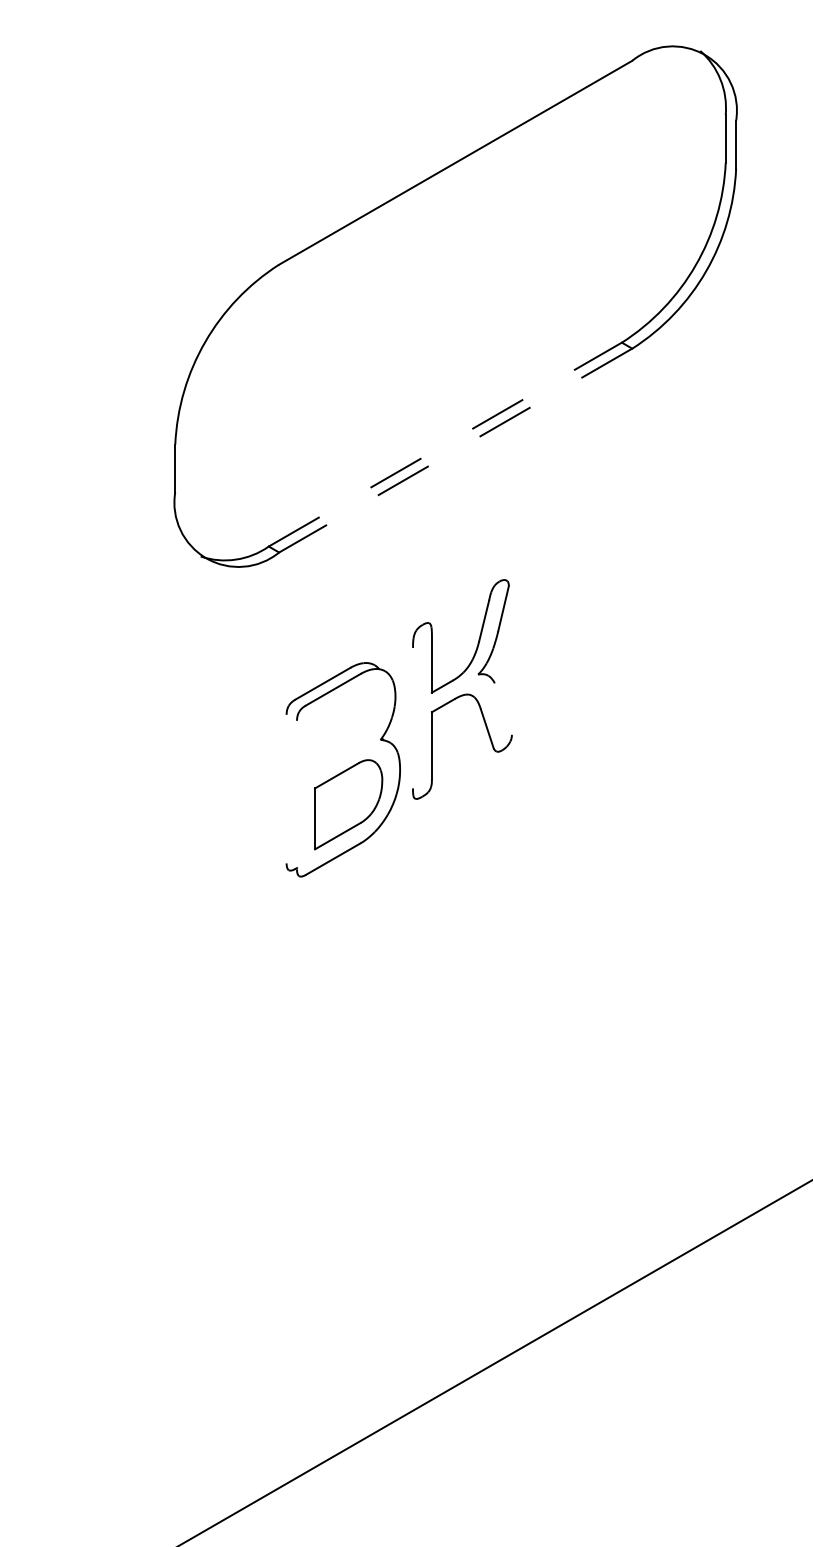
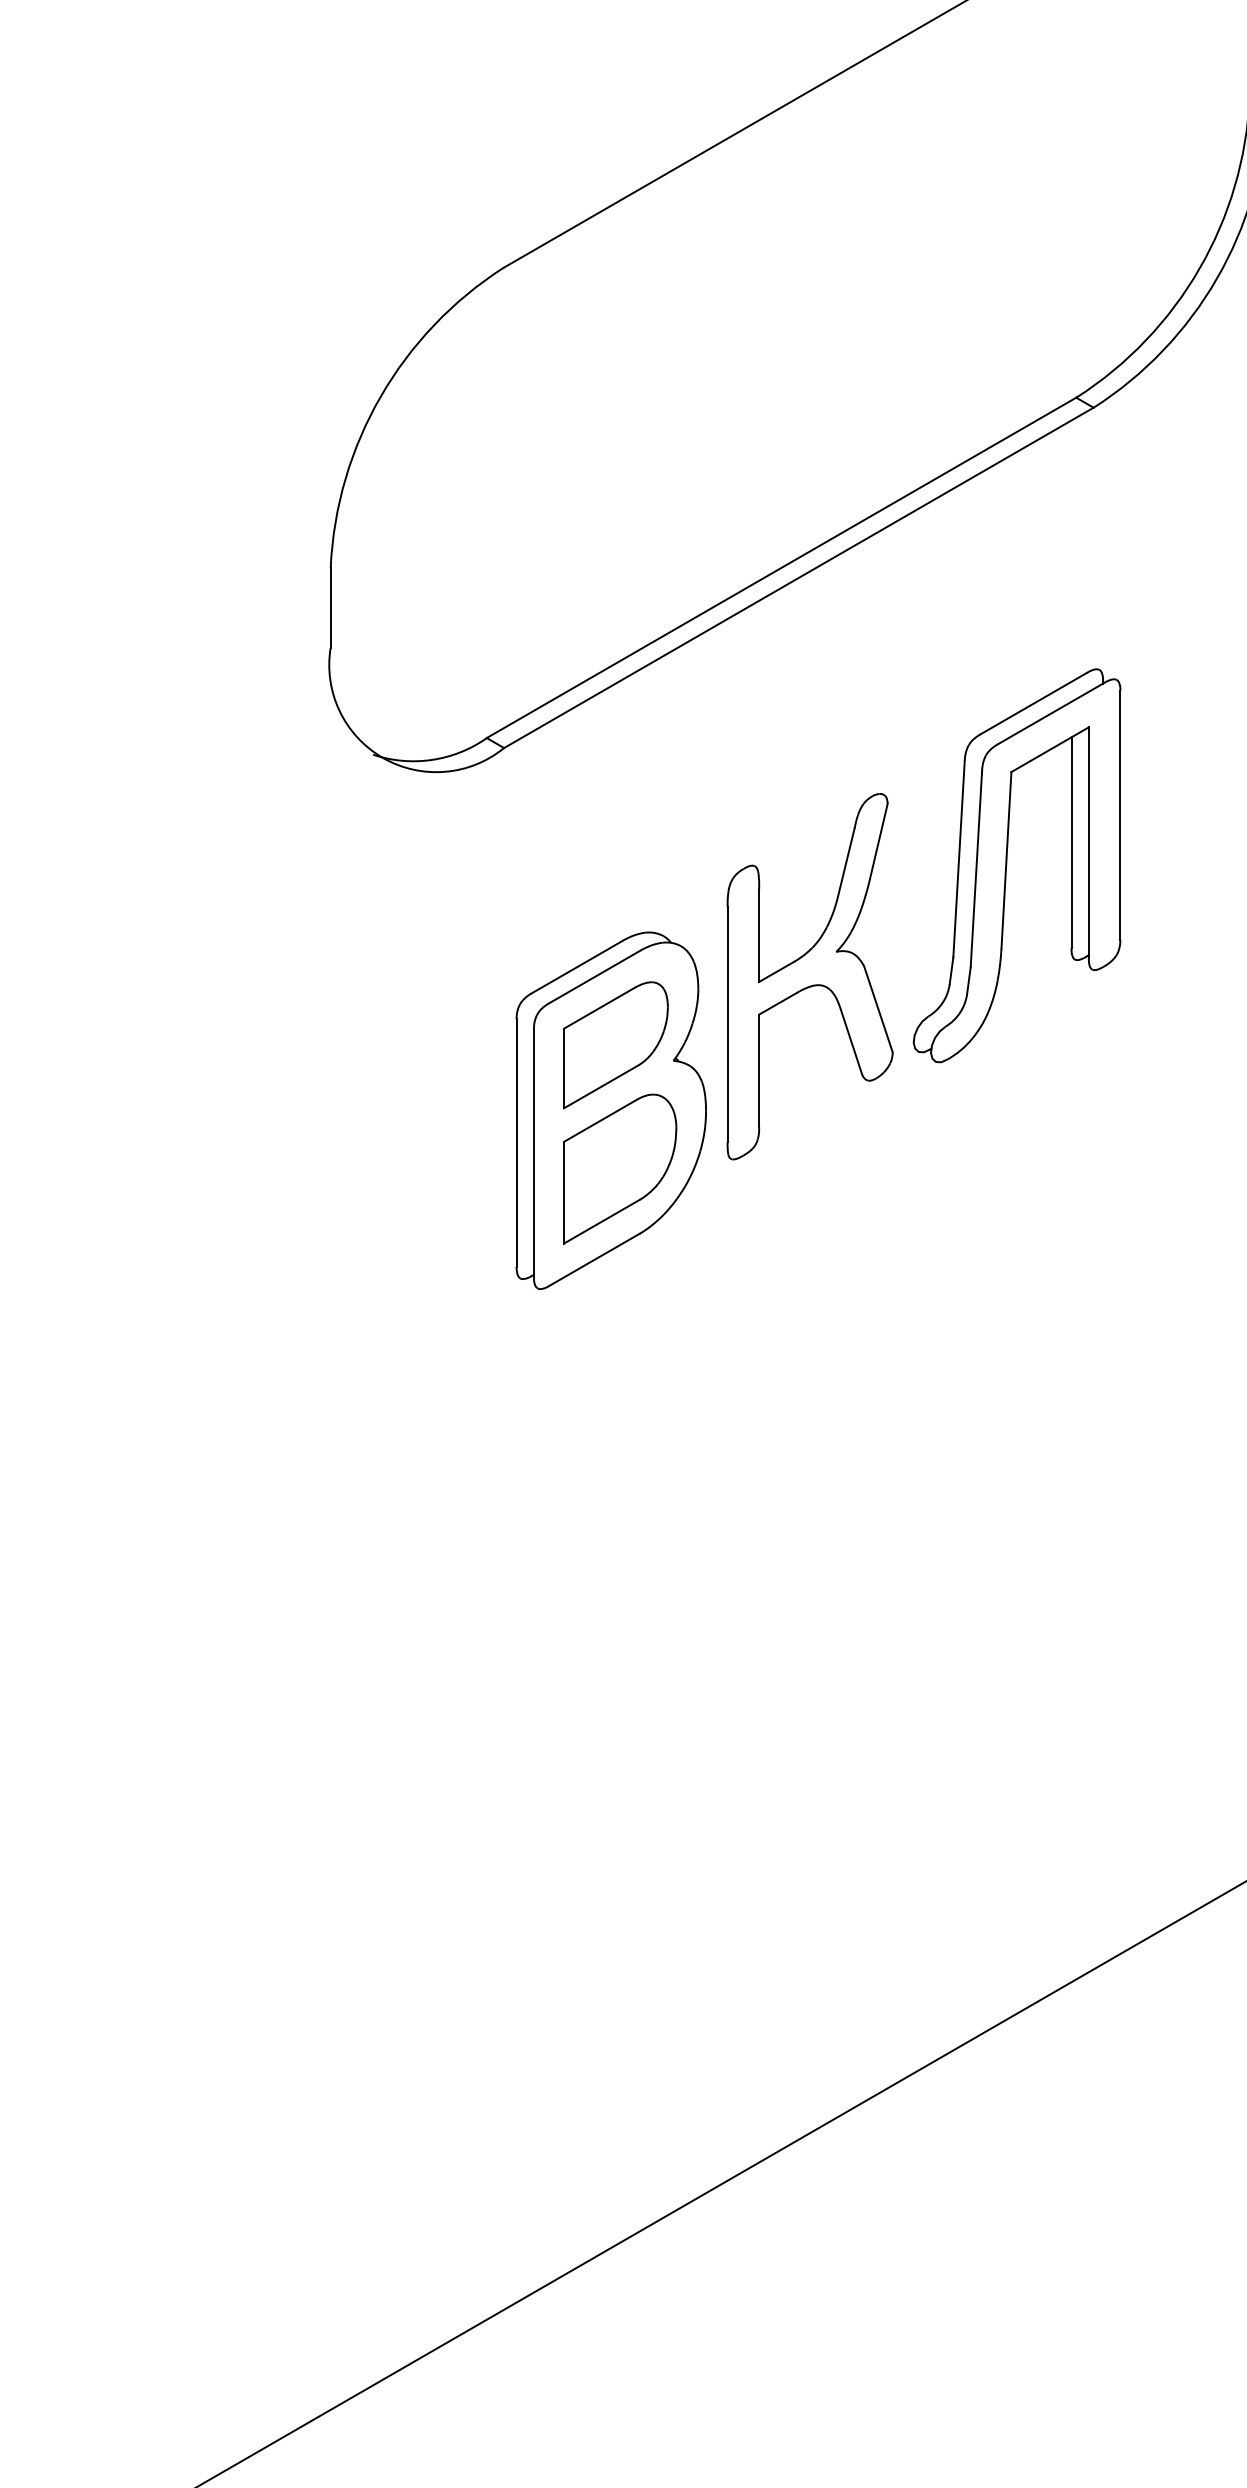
line: (445, 444) -> (781, 567), dashed -> solid
line: (455, 450) -> (798, 577), dashed -> solid
part: (586, 622) -> (1017, 864), added
line: (502, 708) -> (876, 1008), added
line: (413, 718) -> (728, 1025), added
part: (346, 730) -> (616, 1045), added
line: (286, 788) -> (516, 1141), added
line: (297, 794) -> (534, 1151), added

